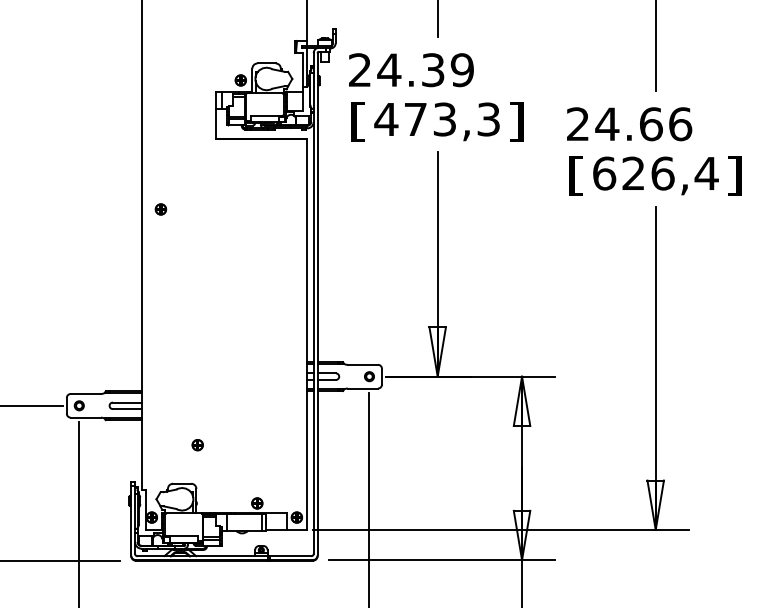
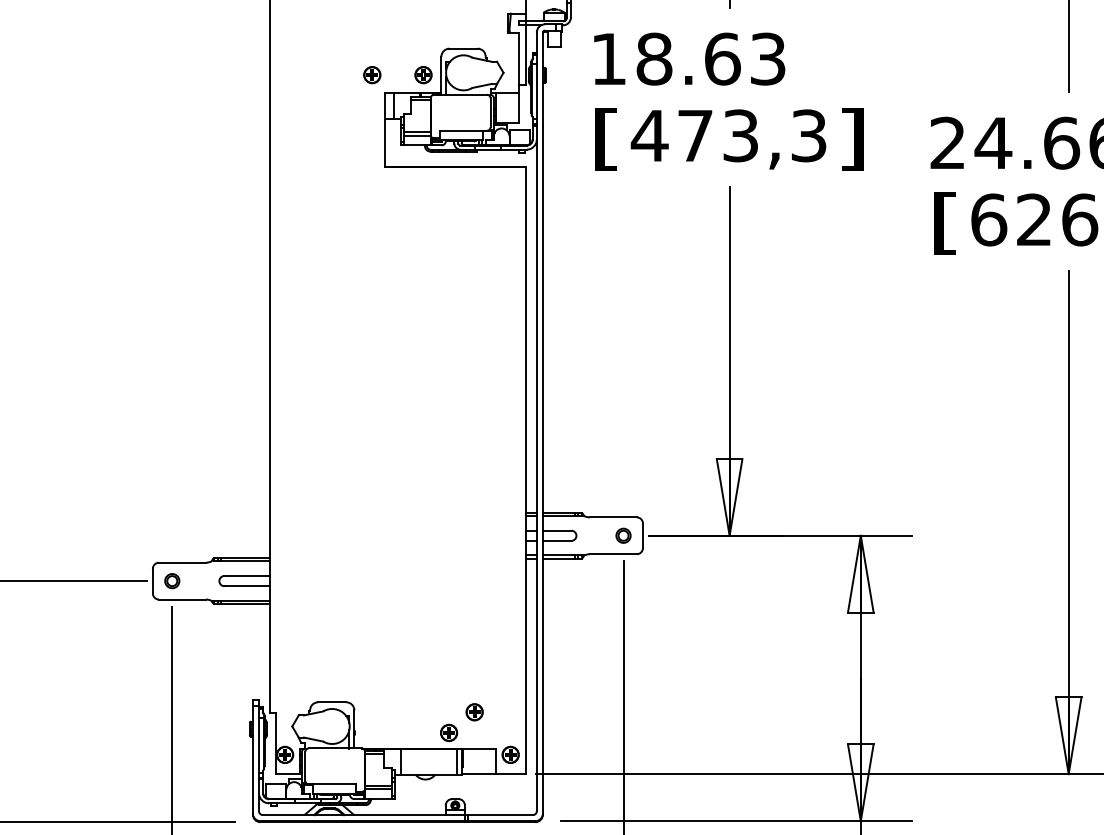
text: (411, 70) -> (688, 59), 24.39 -> 18.63
part: (160, 209) -> (371, 75), moved
part: (197, 445) -> (474, 712), moved

